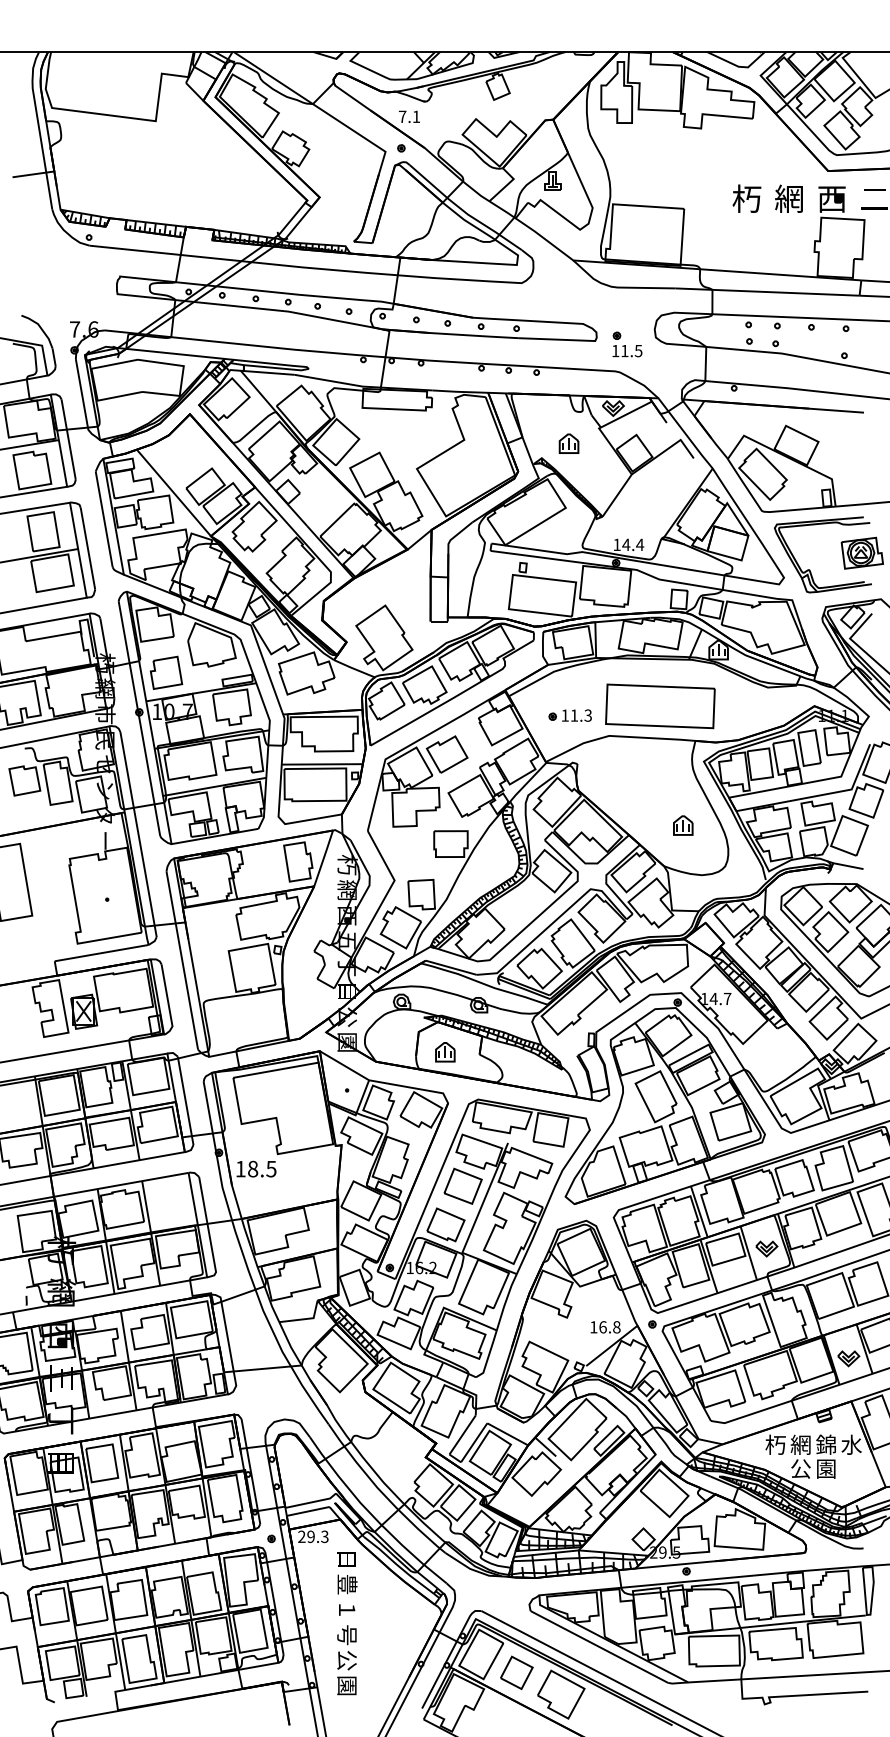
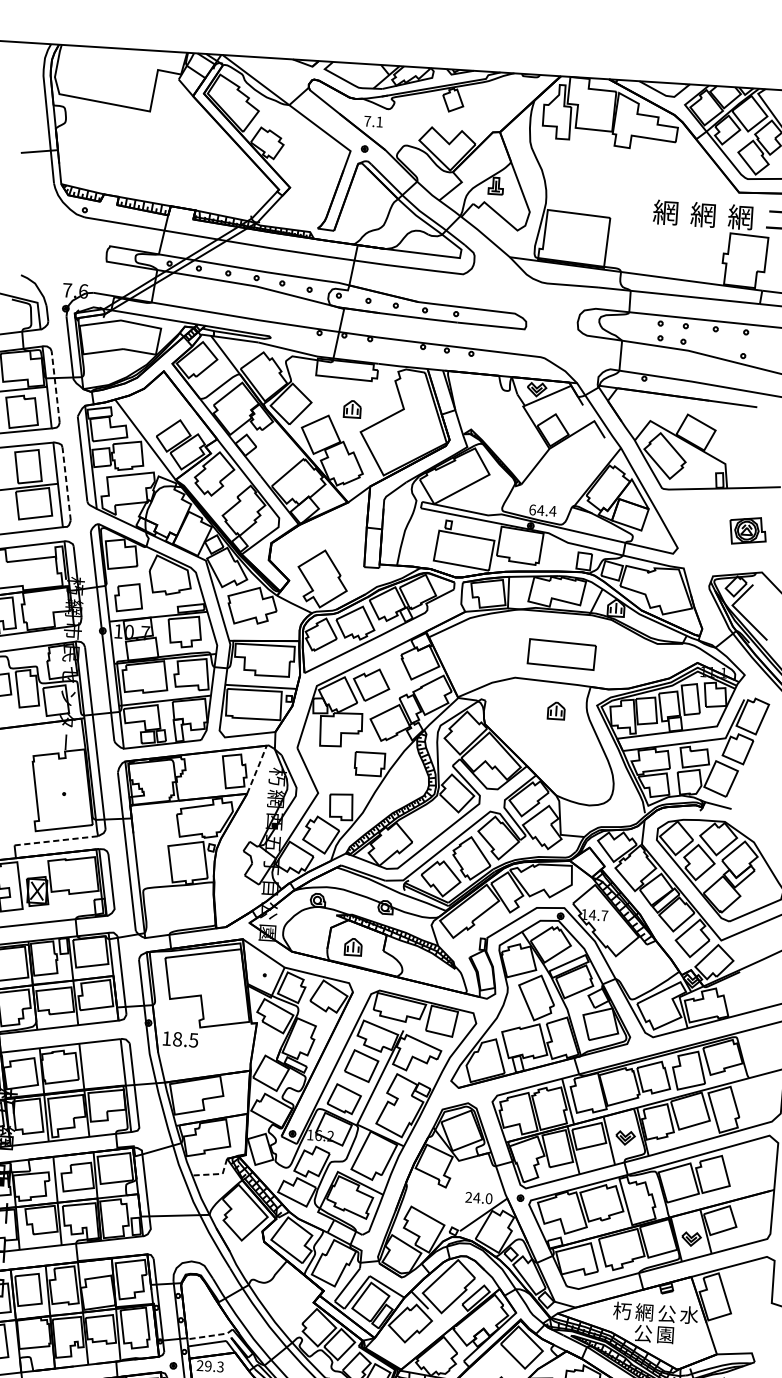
text: (746, 198) -> (665, 212), 朽 -> 網
text: (831, 198) -> (740, 216), 西 -> 網
part: (627, 344) -> (552, 334), removed
line: (68, 438) -> (55, 385), solid -> dashed
part: (568, 443) -> (352, 409), moved
text: (616, 544) -> (532, 509), 14.4 -> 64.4
line: (87, 548) -> (66, 483), solid -> dashed
part: (809, 569) -> (700, 542), removed
part: (660, 706) -> (561, 654), size x0.7
part: (569, 715) -> (481, 657), removed
part: (683, 825) -> (556, 710), moved
line: (324, 857) -> (257, 768), solid -> dashed
line: (101, 953) -> (56, 841), solid -> dashed
line: (305, 1319) -> (215, 1174), solid -> dashed
text: (605, 1327) -> (479, 1198), 16.8 -> 24.0
text: (826, 1444) -> (667, 1313), 錦 -> 公
line: (311, 1502) -> (210, 1336), solid -> dashed

